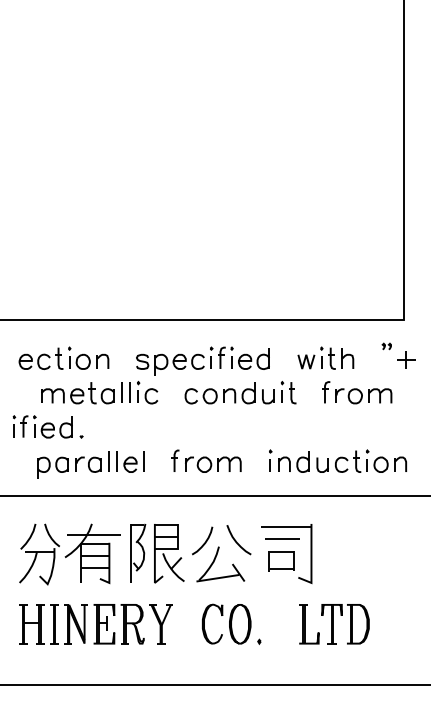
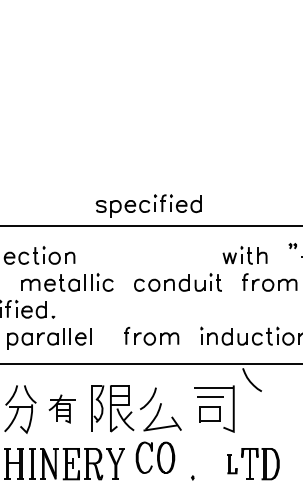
part: (202, 360) -> (148, 205), moved
part: (90, 464) -> (49, 338), moved
curve: (236, 540) -> (250, 380), moved
part: (92, 553) -> (61, 408), size x0.6
part: (226, 623) -> (155, 457), moved
part: (309, 624) -> (232, 464), size x0.6

